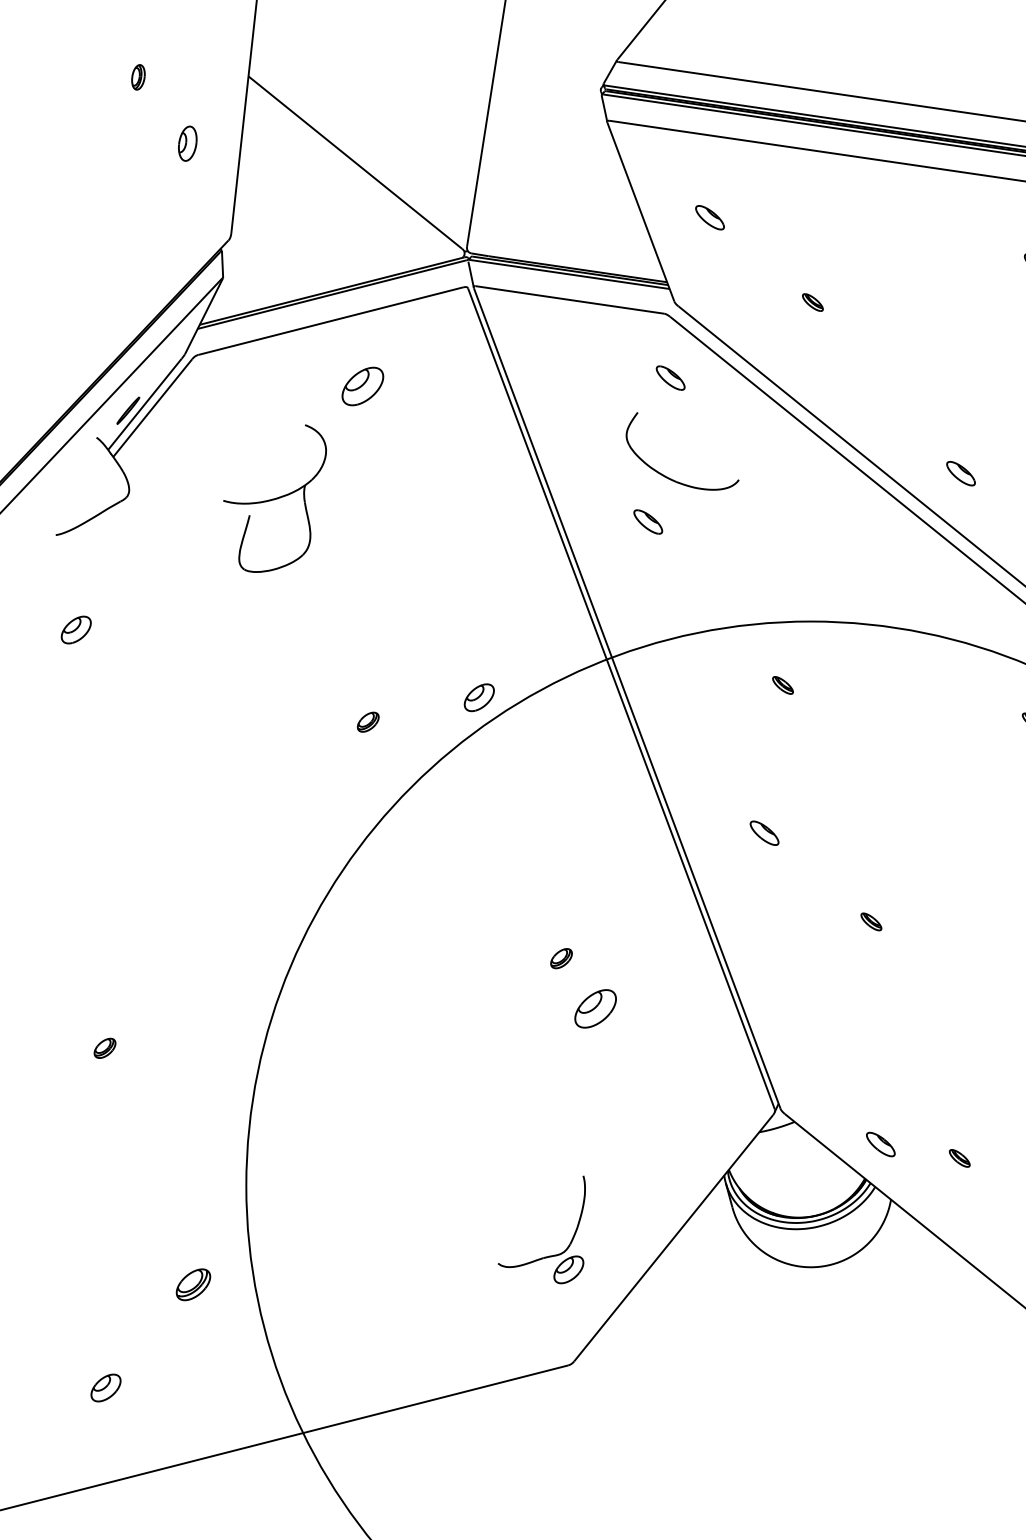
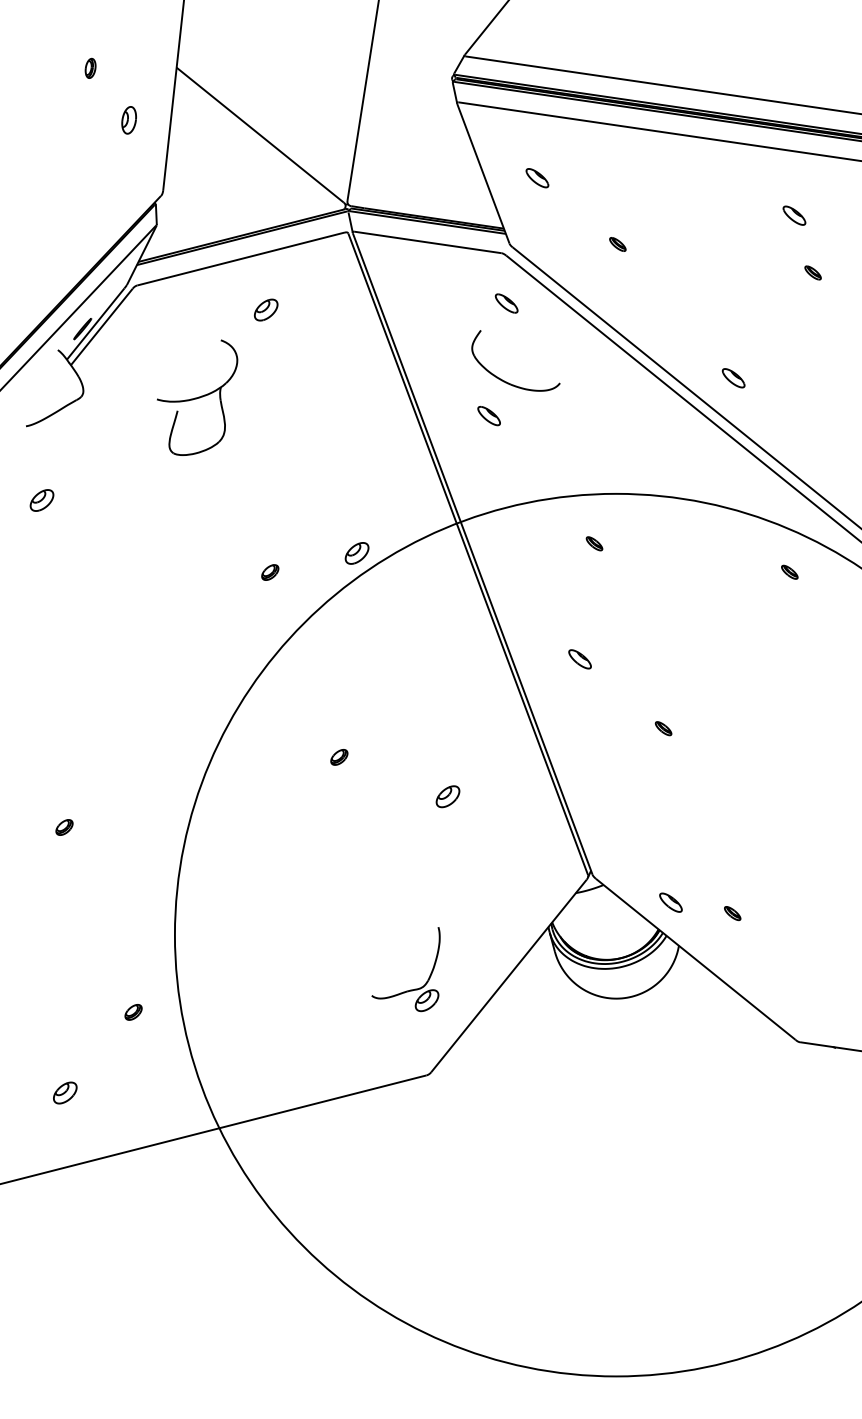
part: (363, 385) -> (266, 309), size x0.71
part: (561, 958) -> (339, 757), moved
part: (594, 1008) -> (447, 796), size x0.71
part: (193, 1284) -> (133, 1012), size x0.62

